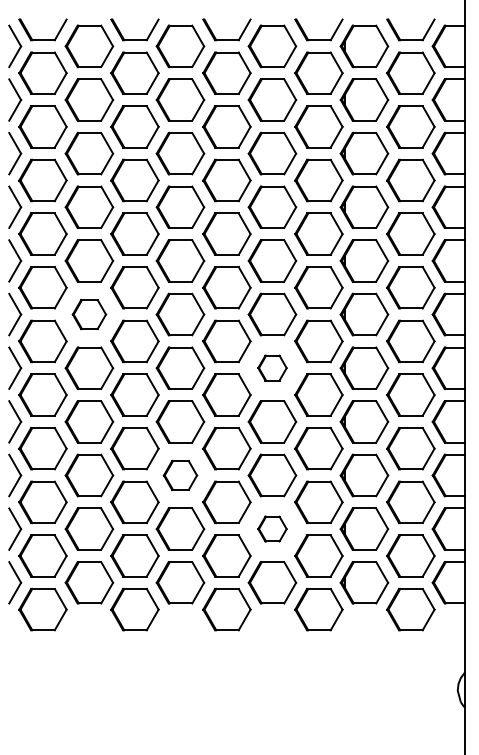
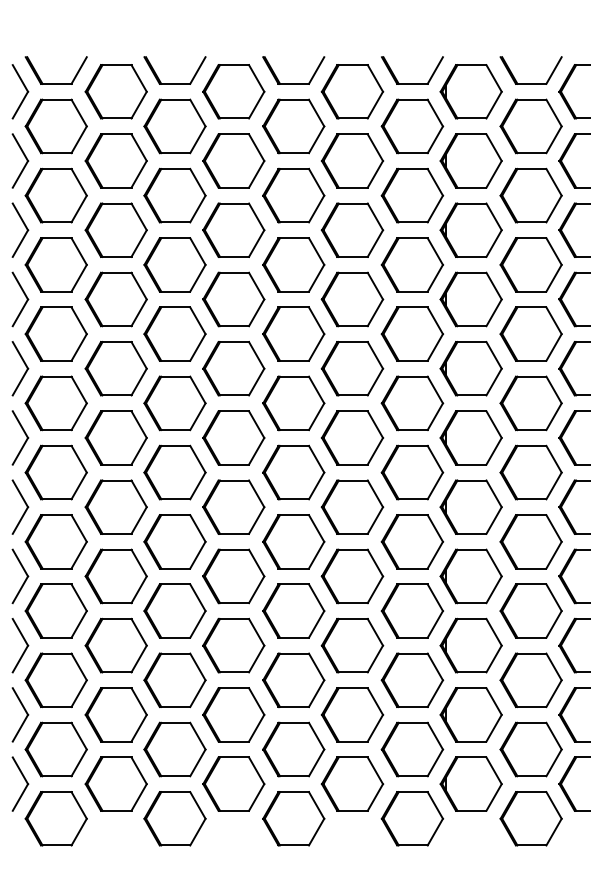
part: (89, 314) -> (116, 437), size x1.43
part: (272, 367) -> (352, 506), size x1.67
part: (180, 475) -> (233, 645), size x1.43
part: (272, 528) -> (352, 714), size x1.67

